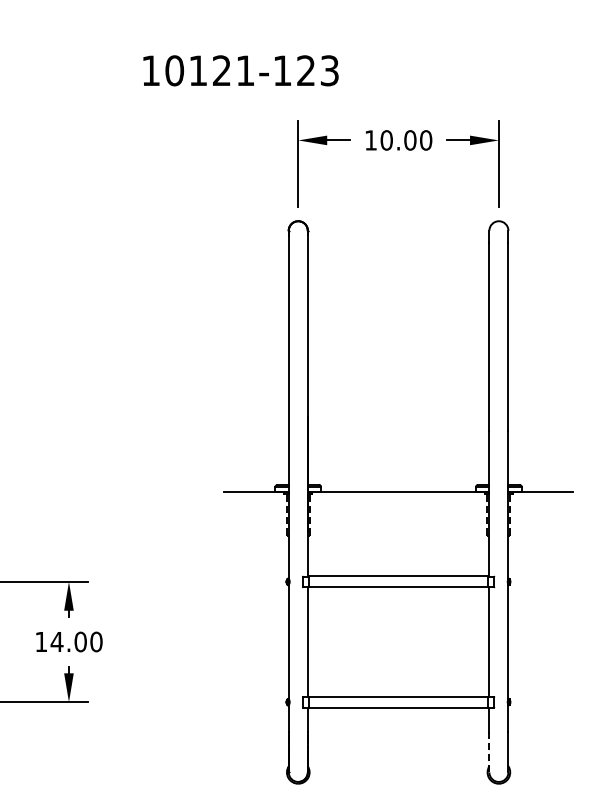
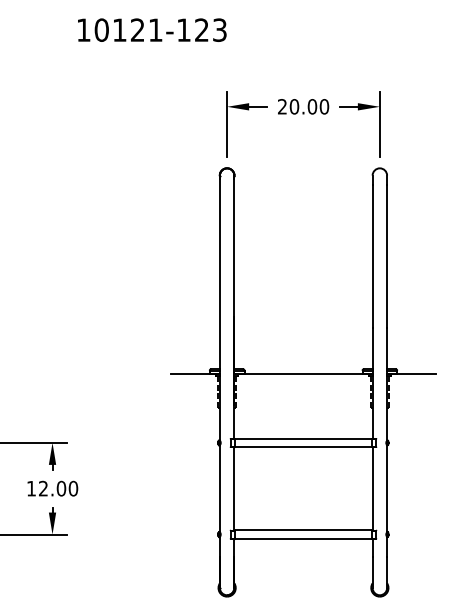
text: (240, 70) -> (151, 29), moved
text: (370, 140) -> (282, 106), 10.00 -> 20.00
text: (56, 641) -> (43, 488), 14.00 -> 12.00
line: (489, 752) -> (372, 572), dashed -> solid

